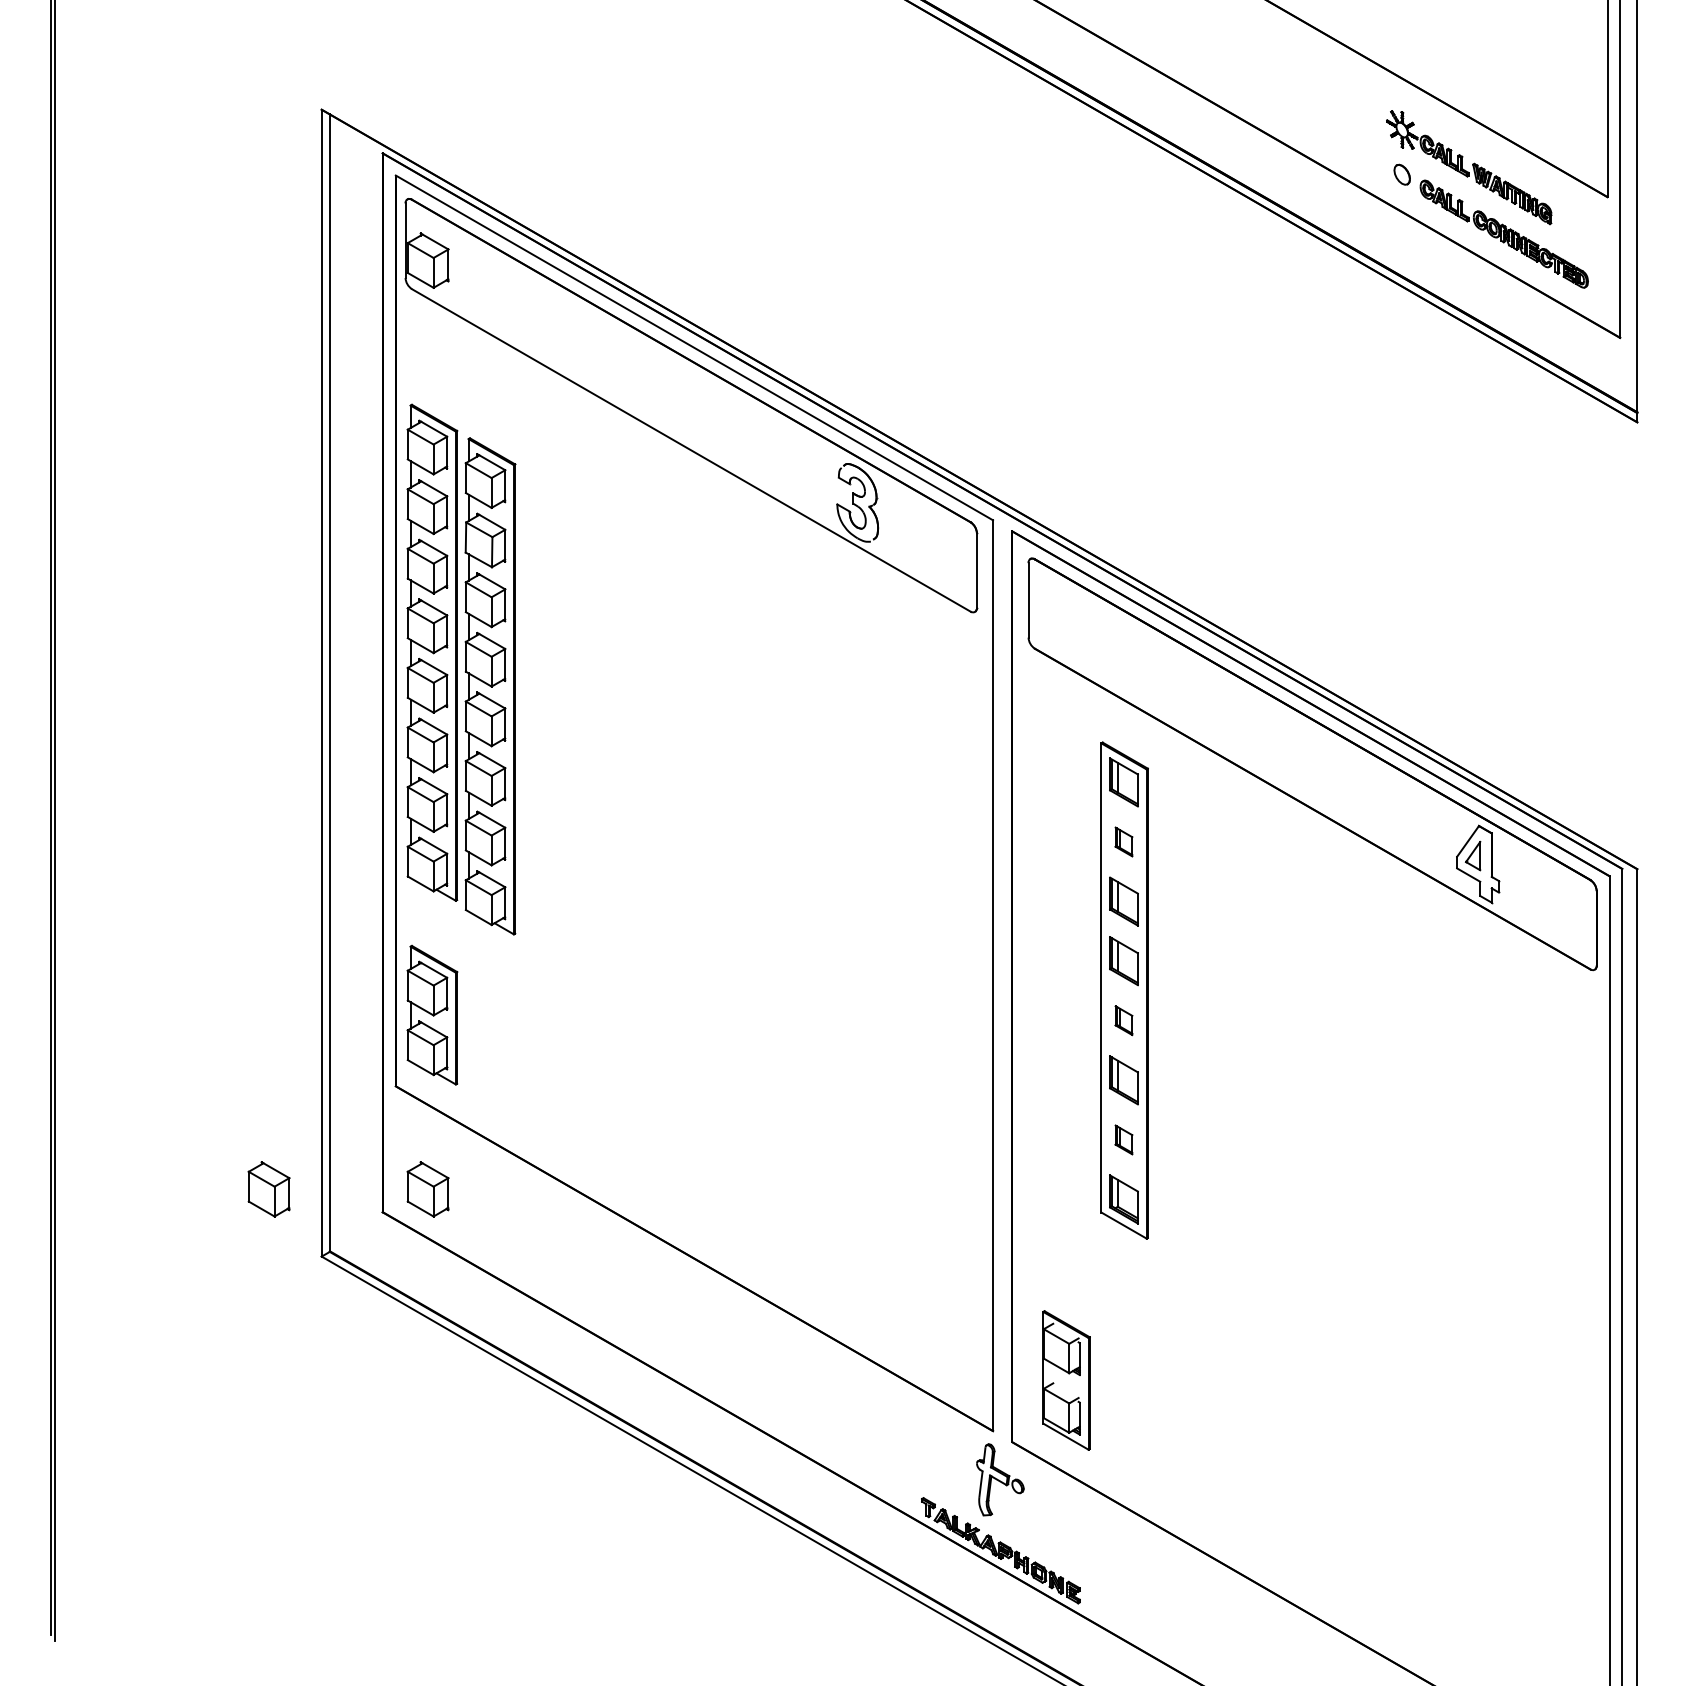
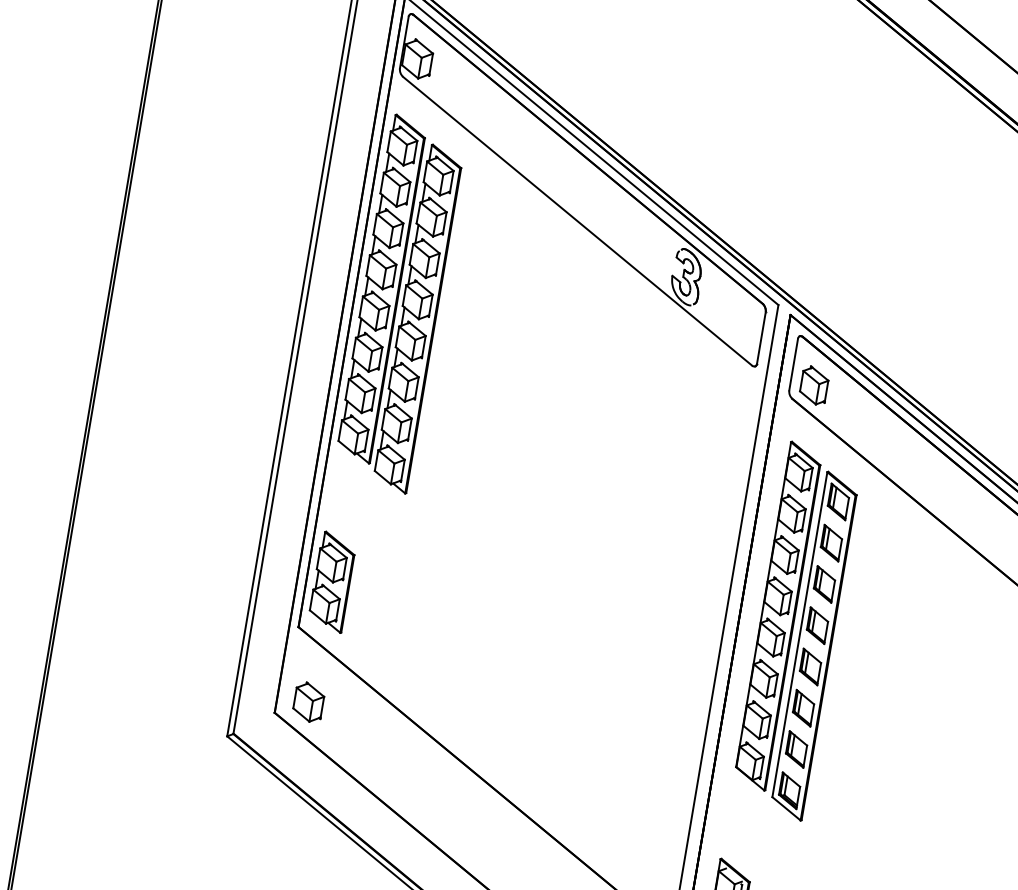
part: (1062, 624) -> (814, 385), added
part: (461, 669) -> (399, 303), moved
part: (1123, 841) -> (831, 542), size x1.67
part: (1066, 956) -> (778, 615), added
part: (1123, 1020) -> (810, 666), size x1.67
part: (1123, 1139) -> (796, 749), size x1.67
part: (268, 1189) -> (198, 683), removed

